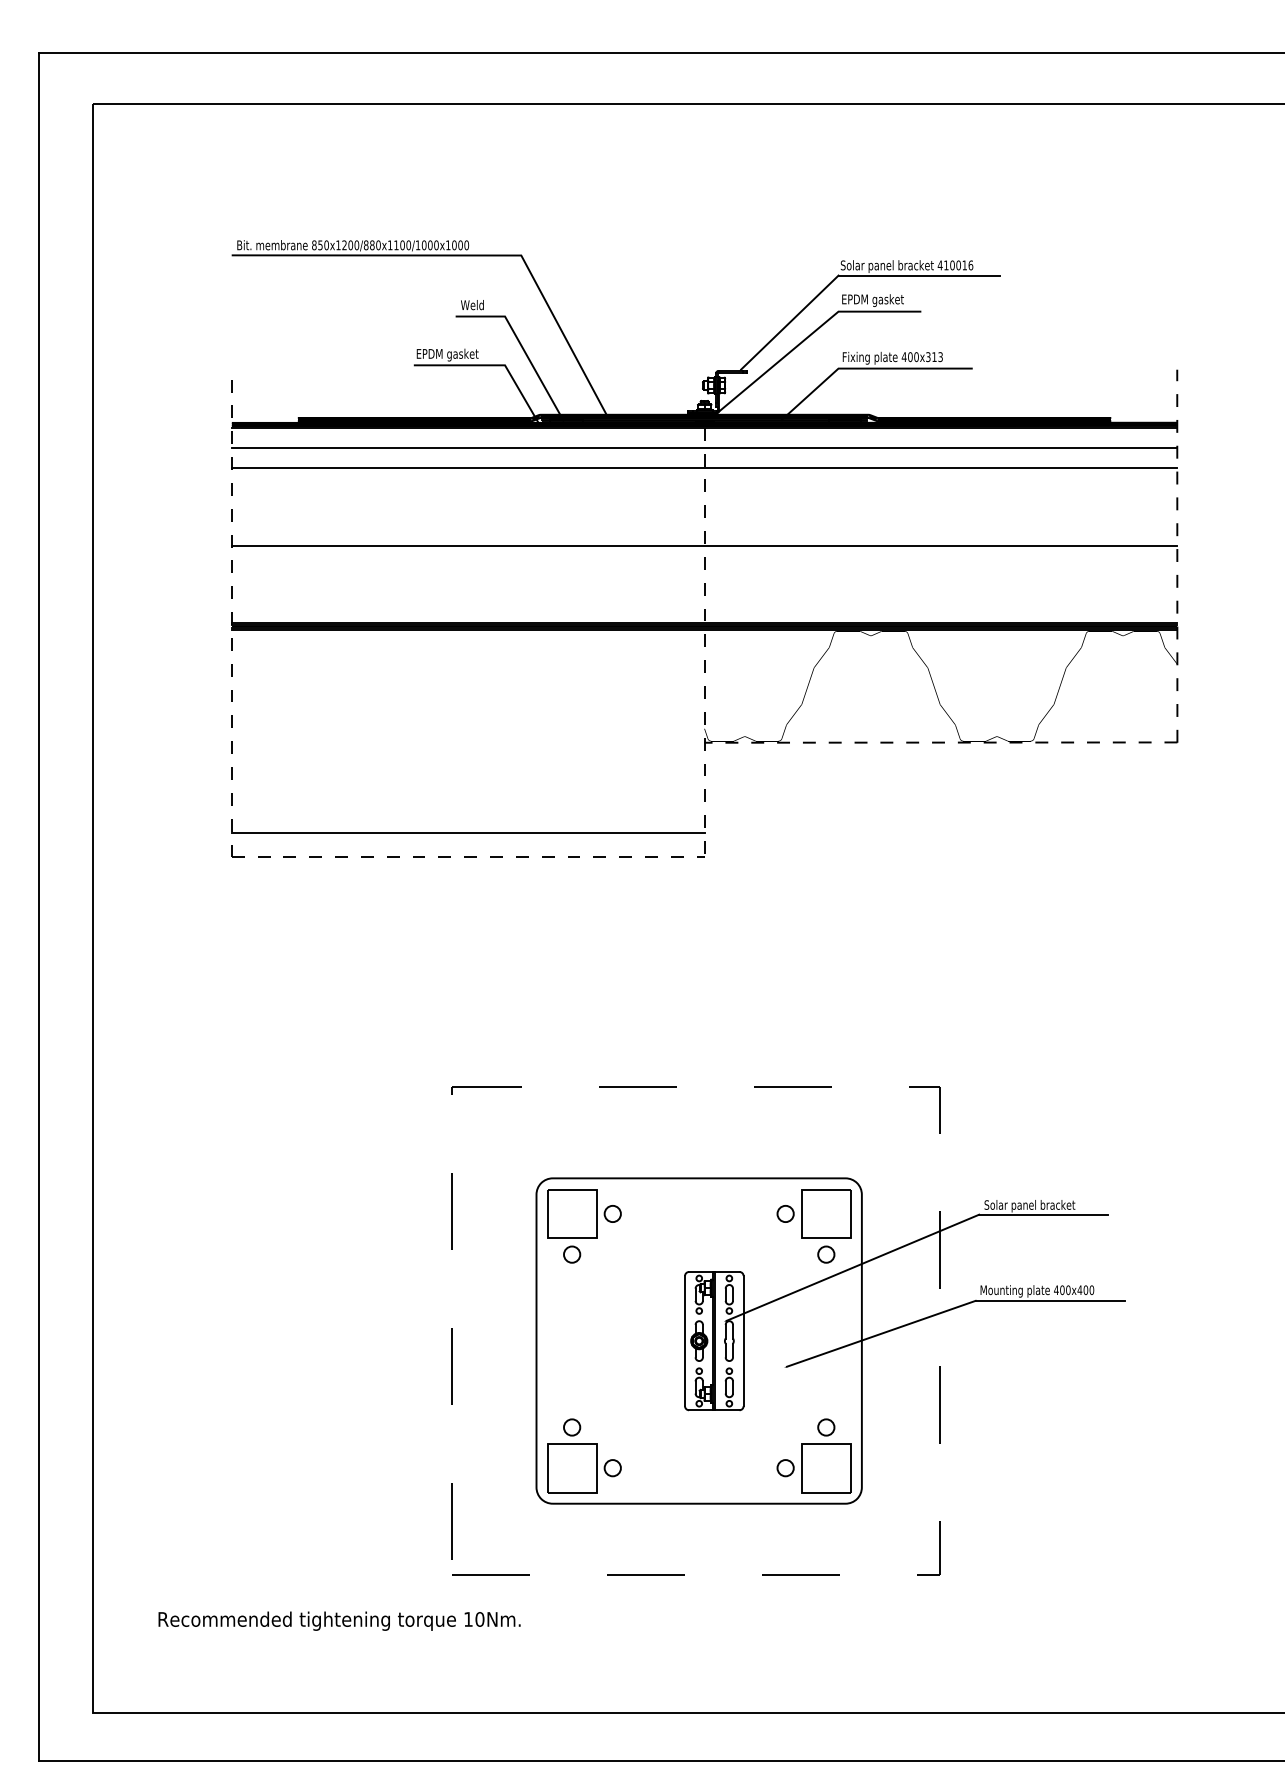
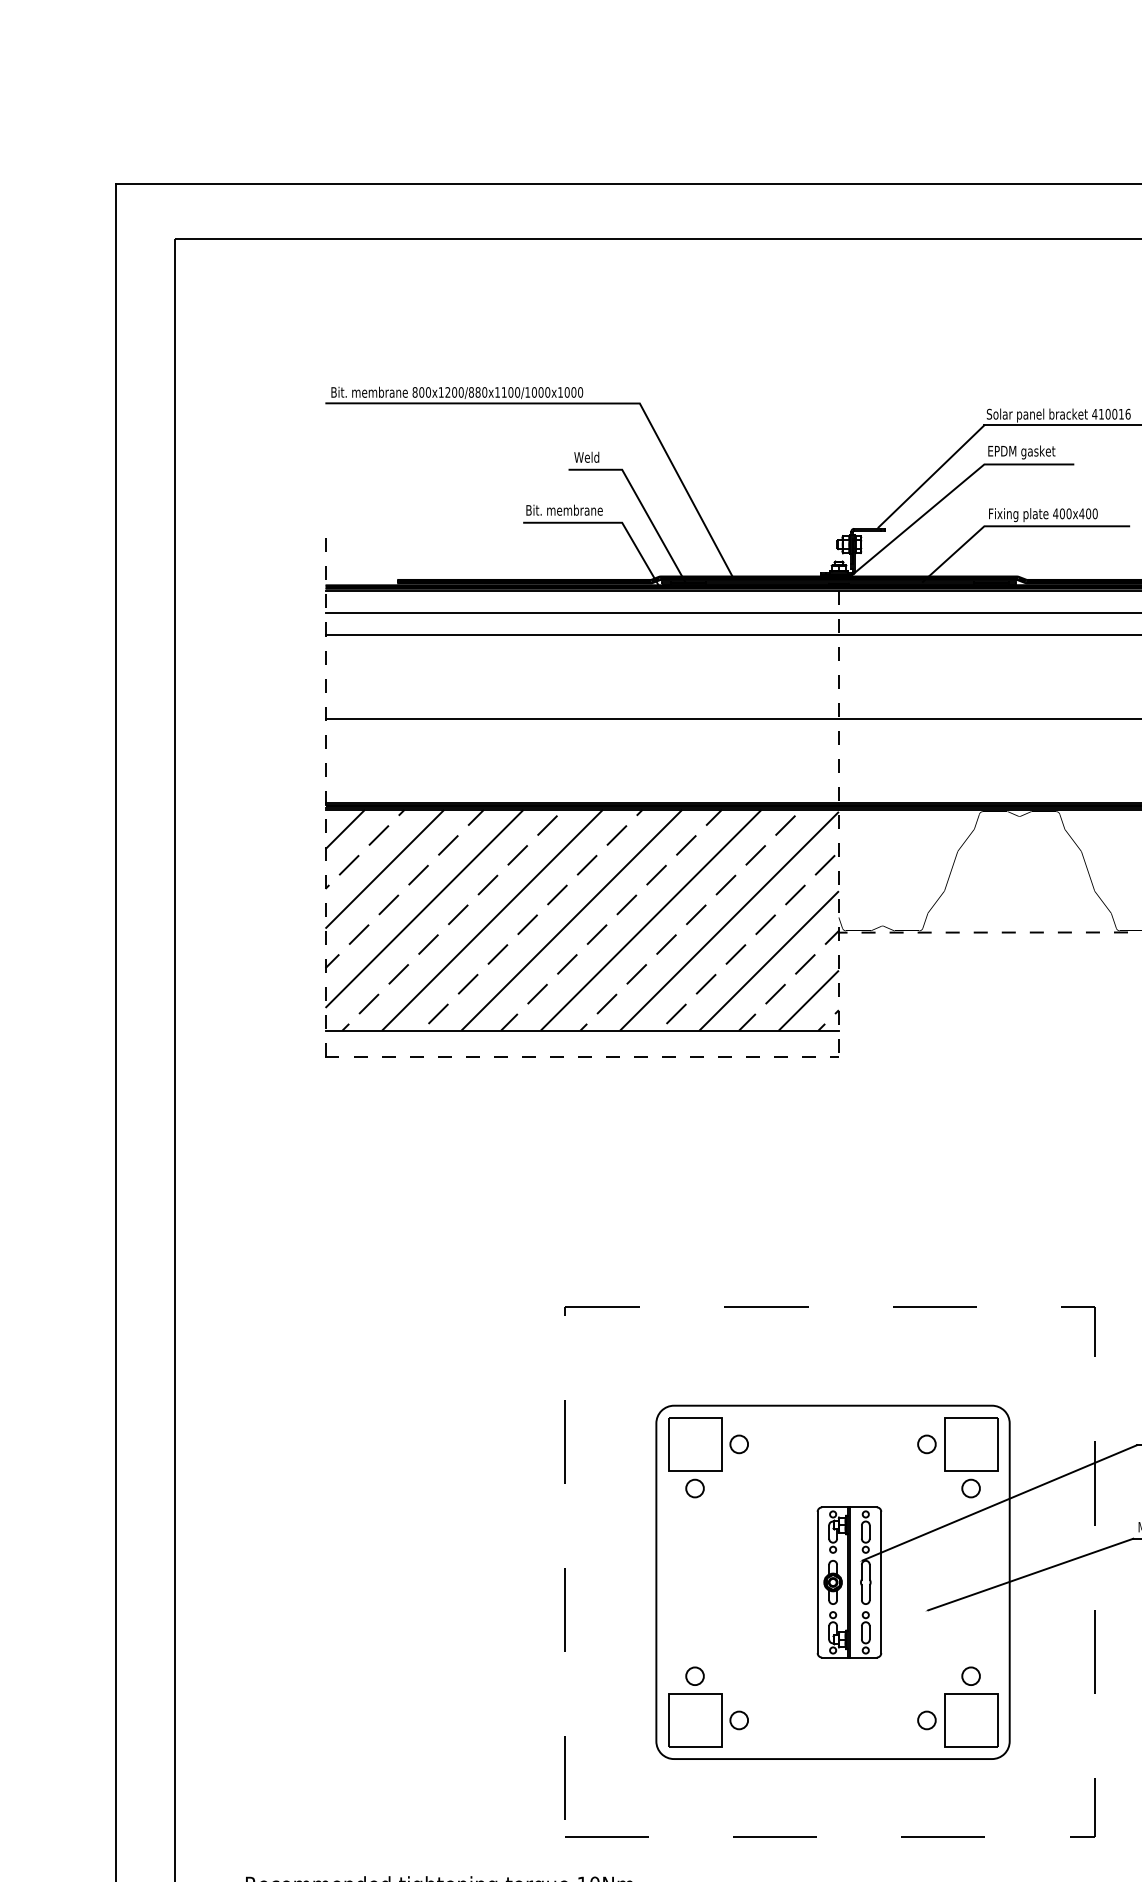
text: (320, 245) -> (421, 392), 850x1200/880x1100/1000x1000 -> 800x1200/880x1100/1000x1000
text: (453, 354) -> (566, 511), EPDM gasket -> Bit. membrane
text: (933, 357) -> (1087, 514), 400x313 -> 400x400
hatch: (467, 731) -> (581, 920), added

